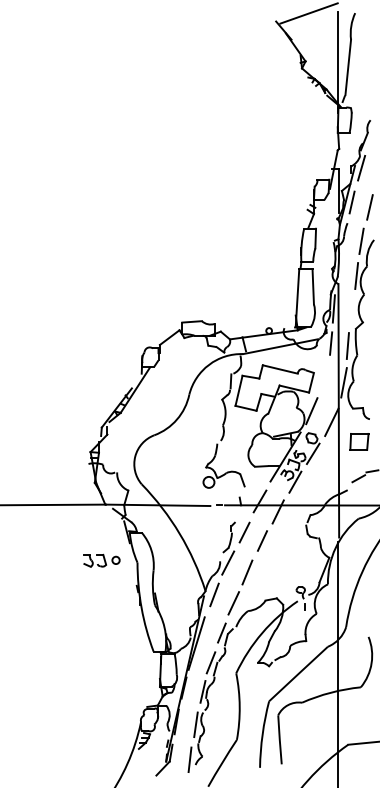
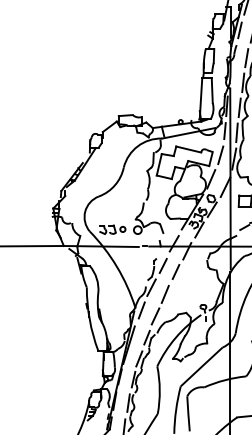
line: (351, 310) -> (239, 107), added
line: (324, 377) -> (220, 155), added
part: (101, 560) -> (112, 229), moved

